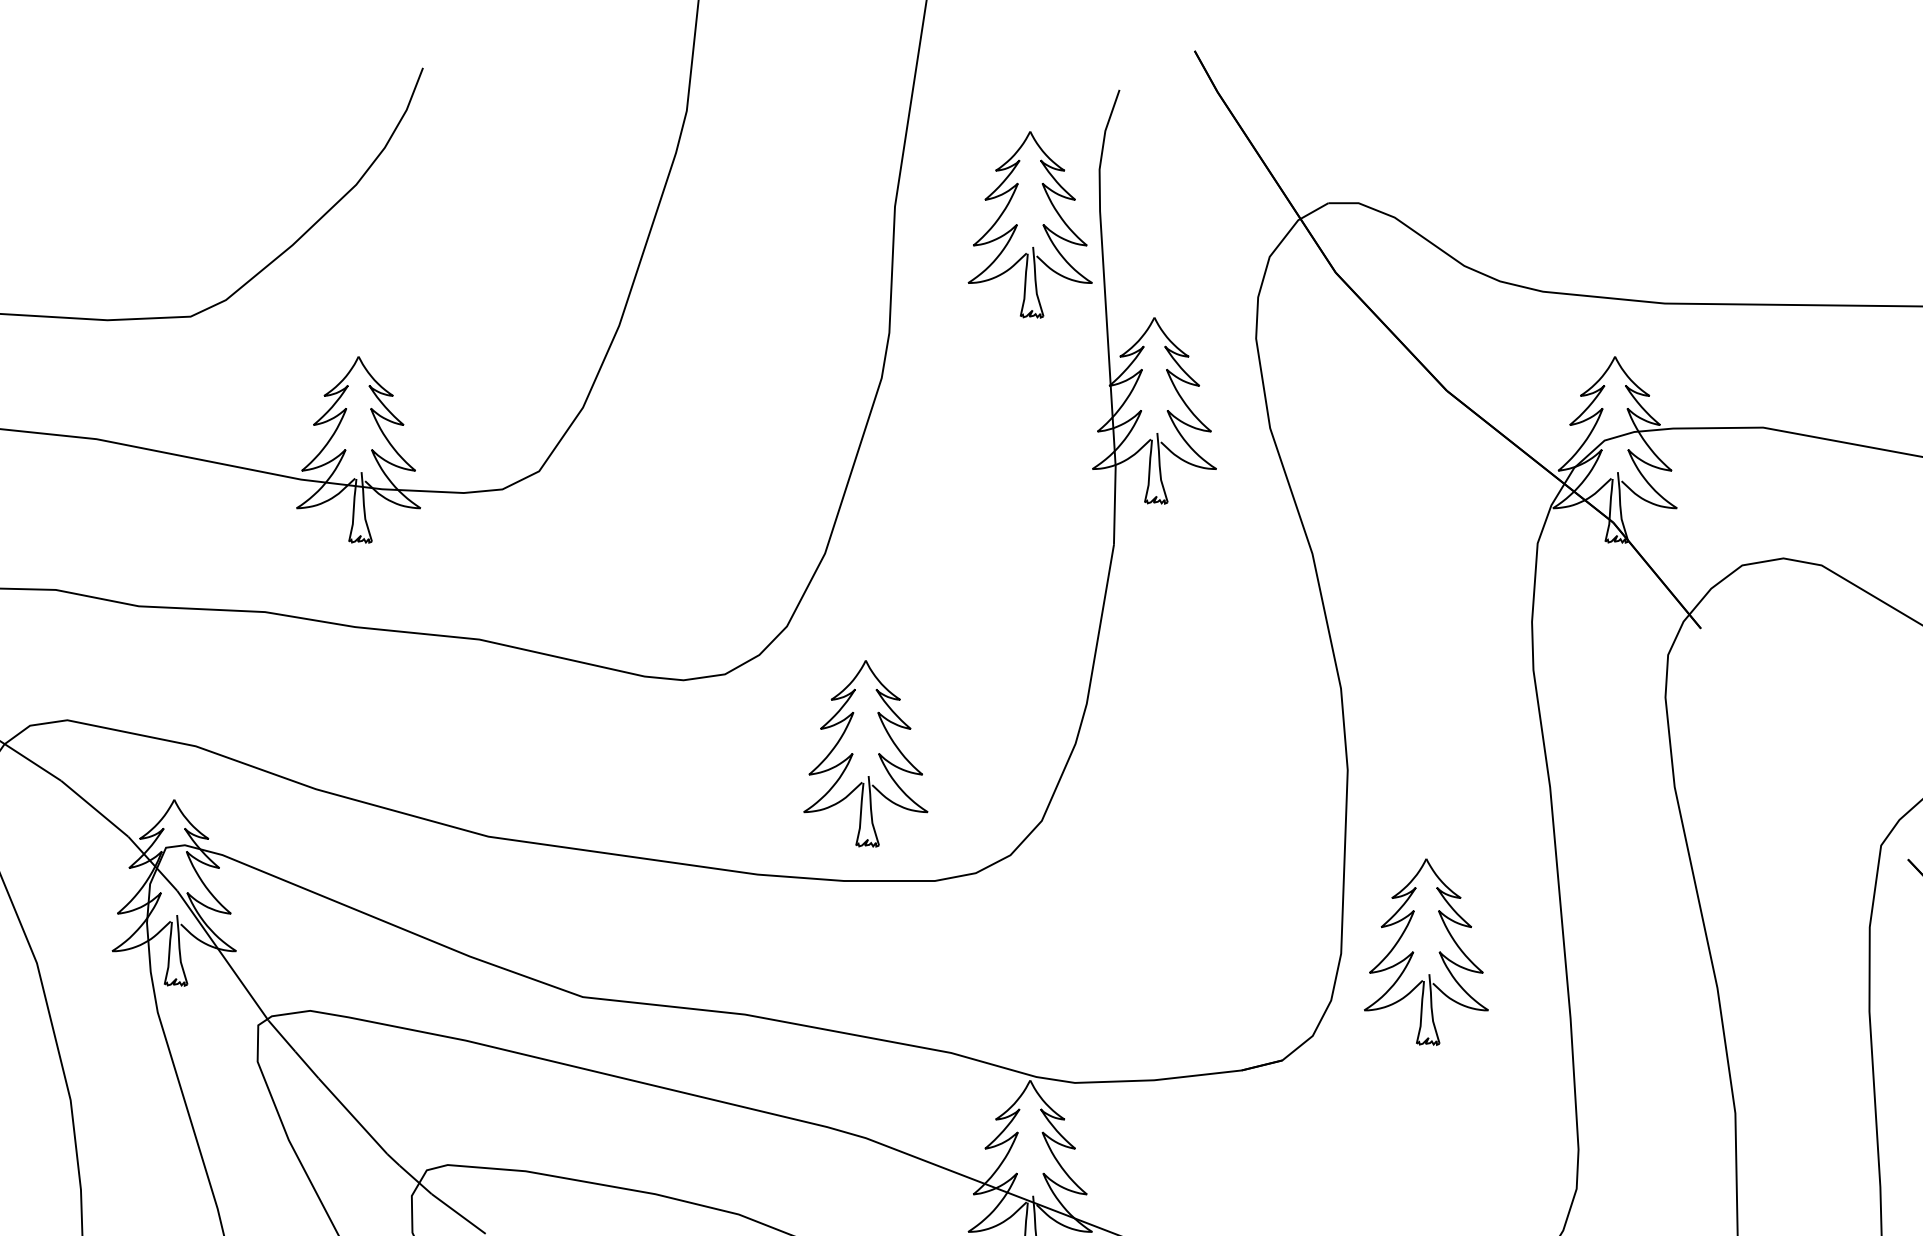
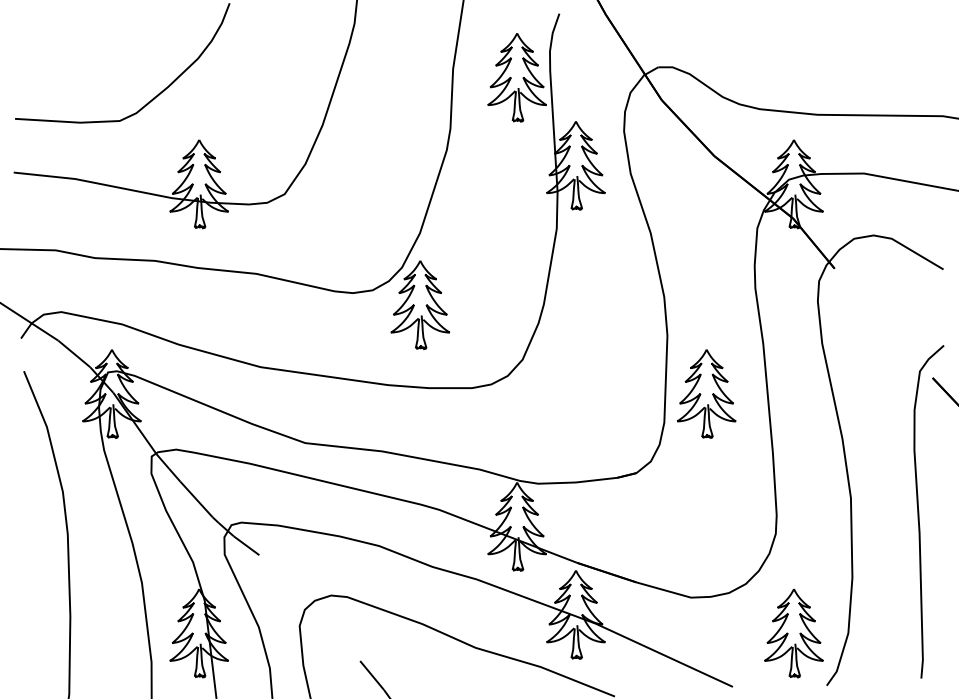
part: (864, 754) -> (419, 305), moved
part: (1426, 951) -> (706, 393), moved

